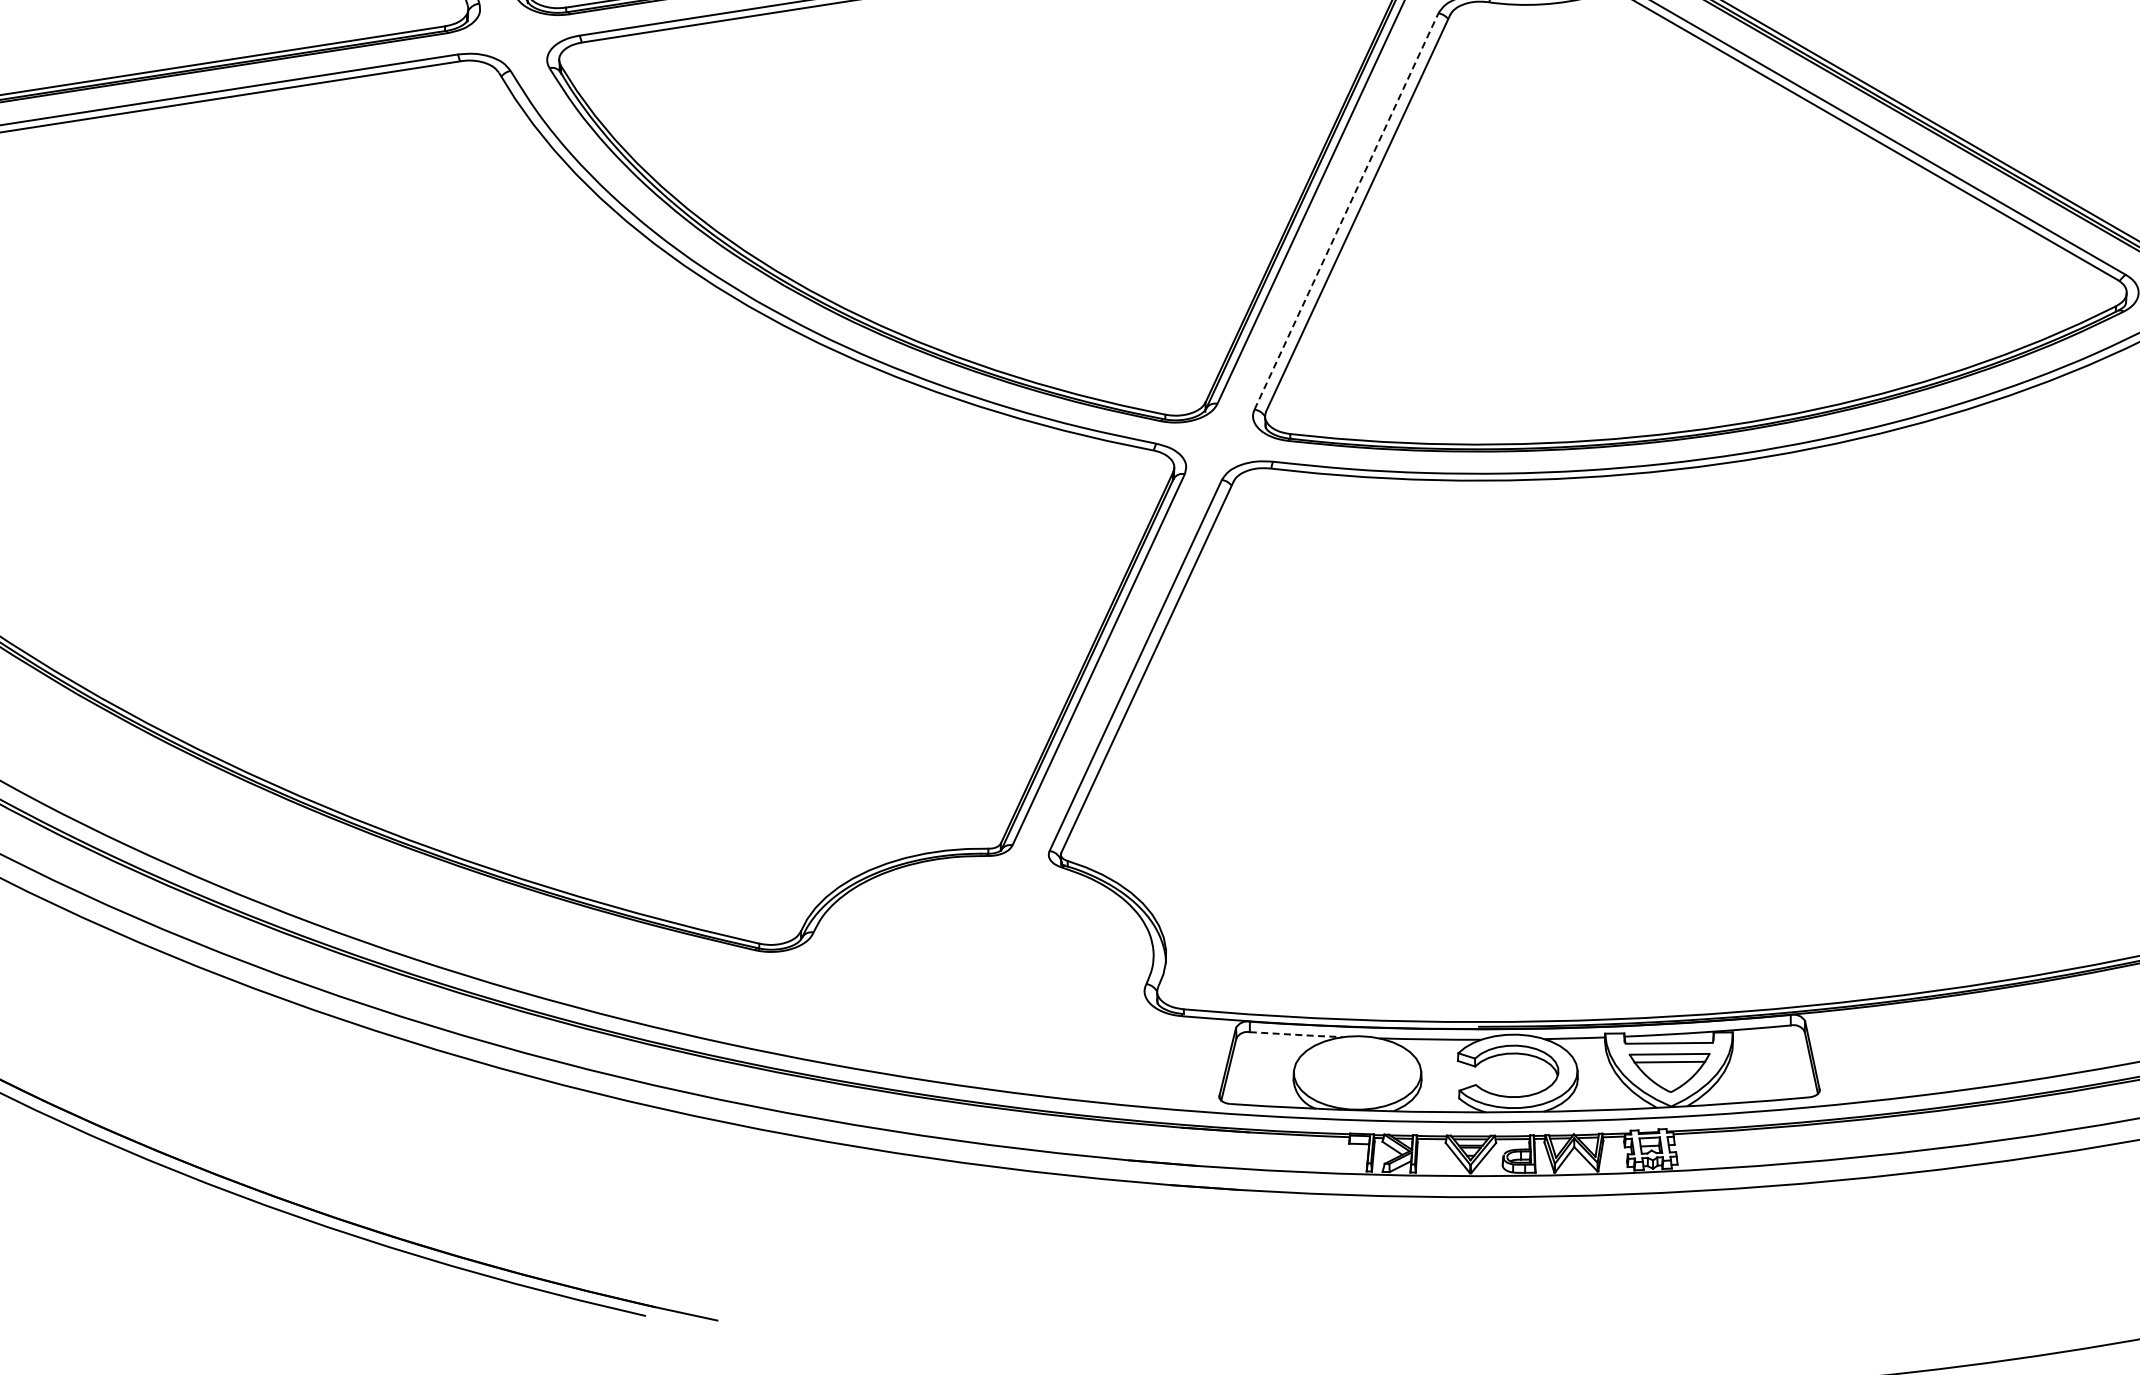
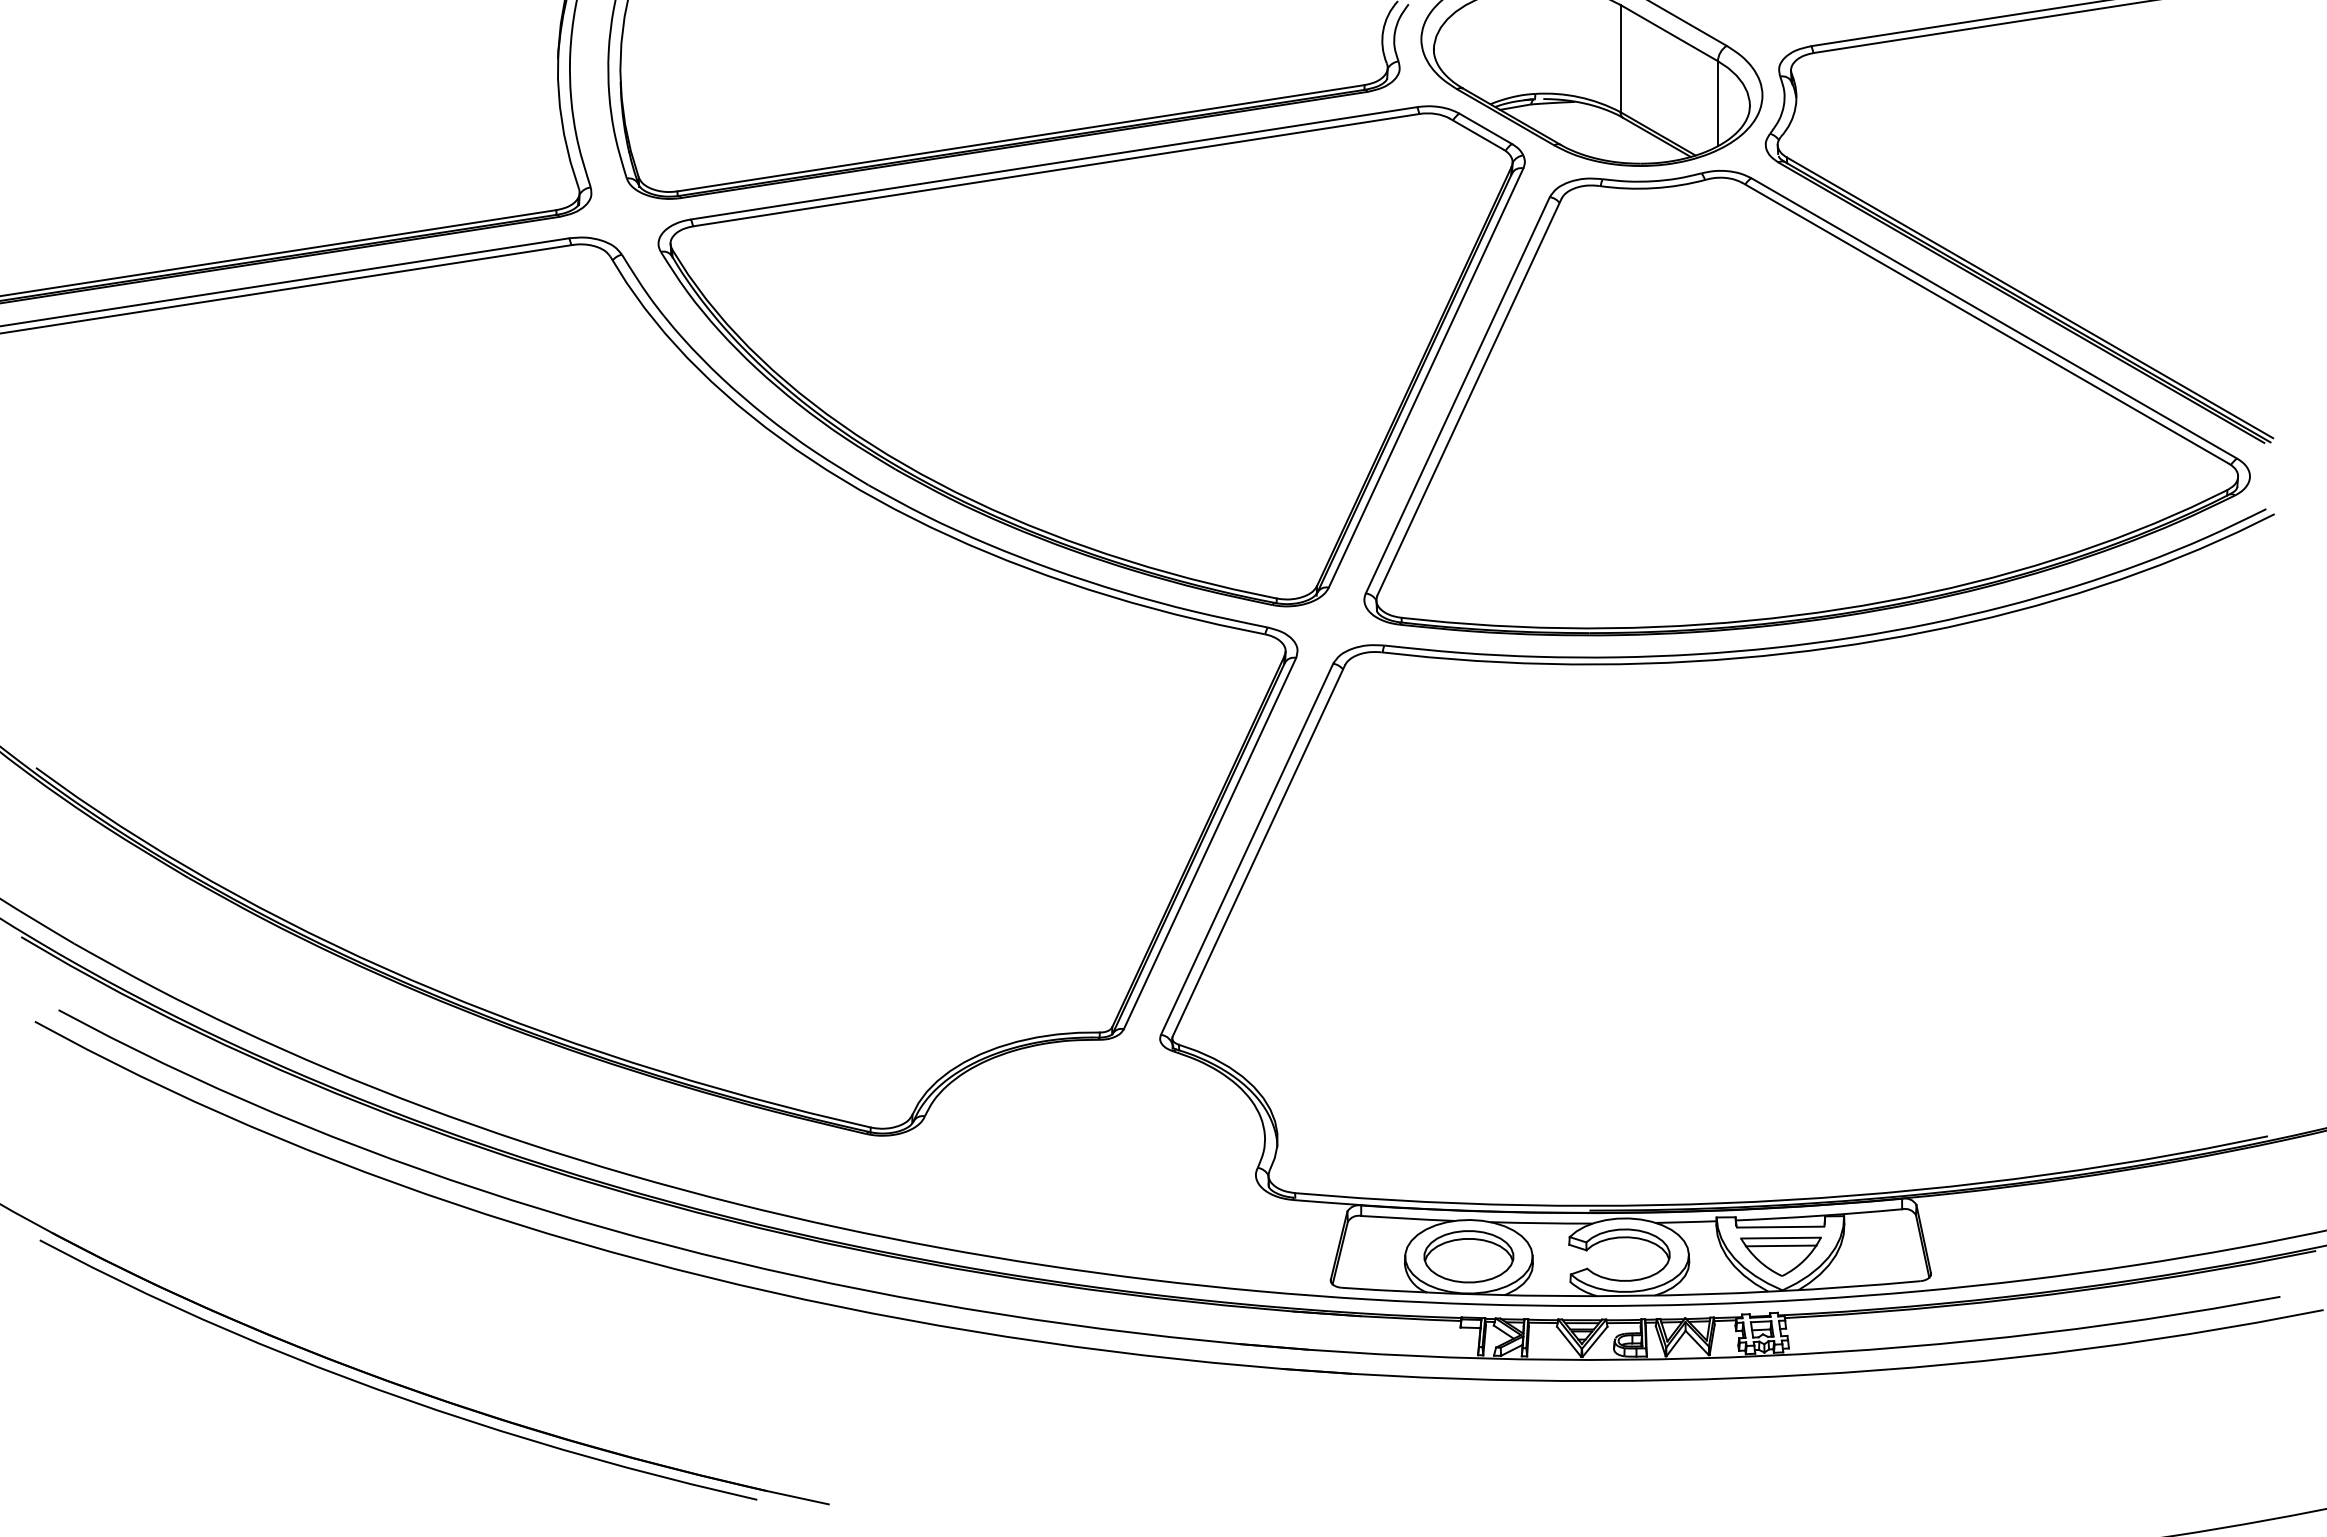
line: (1347, 210) -> (1458, 394), dashed -> solid
line: (1297, 1034) -> (1408, 1218), dashed -> solid
part: (1357, 1072) -> (1468, 1256), added

